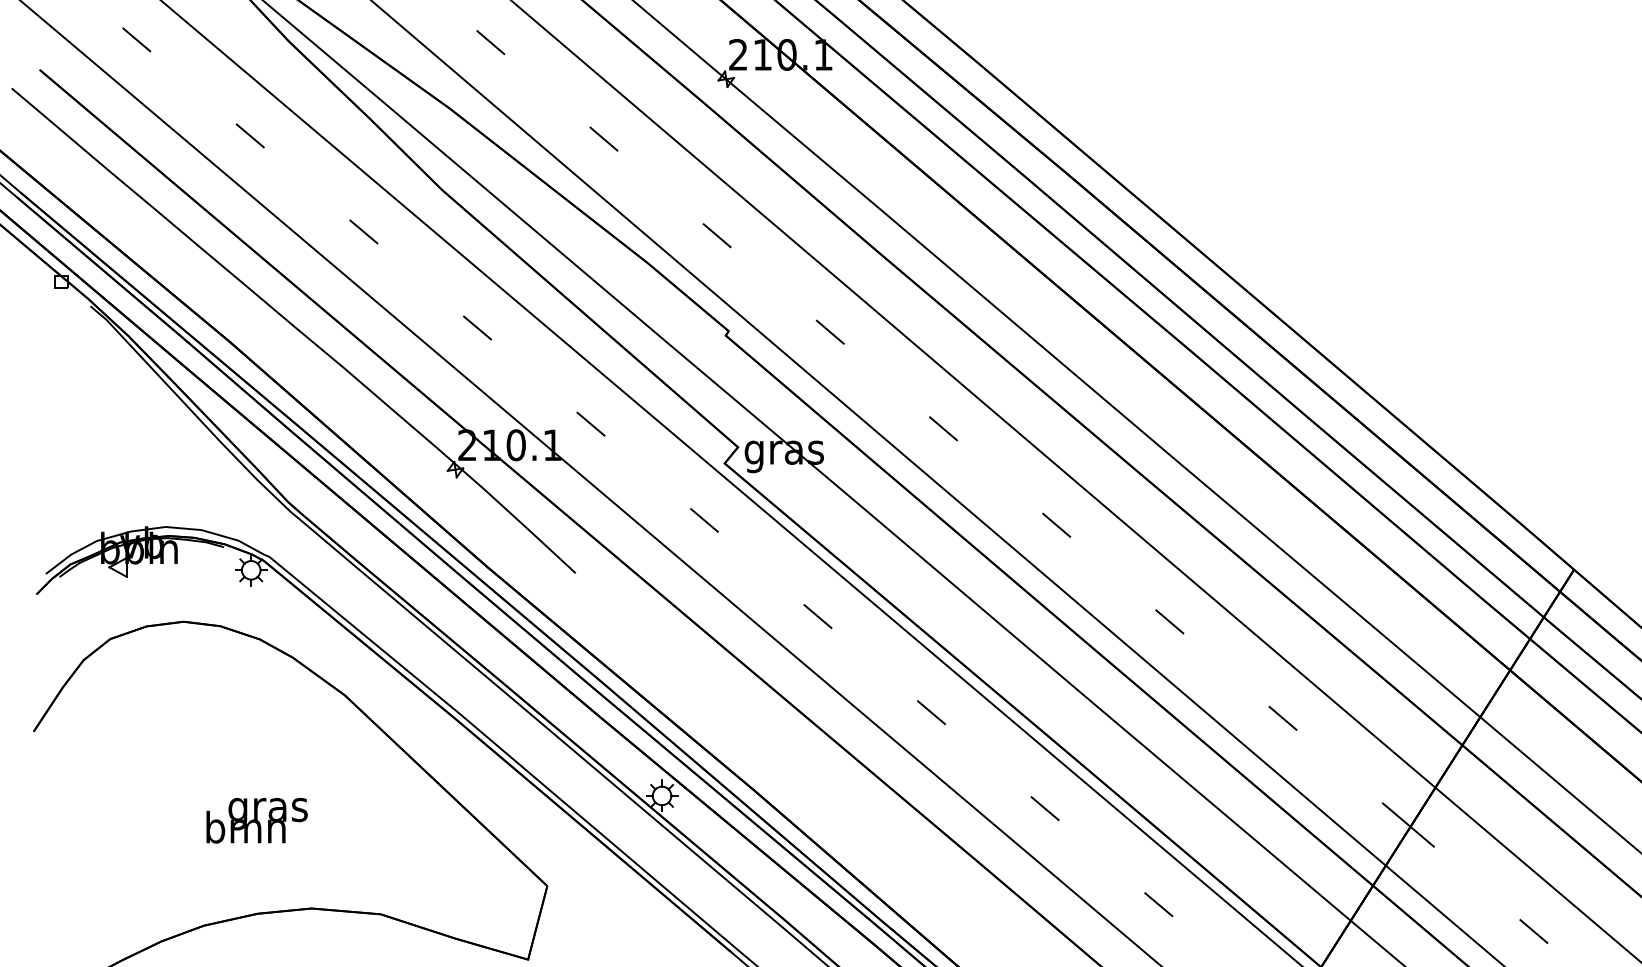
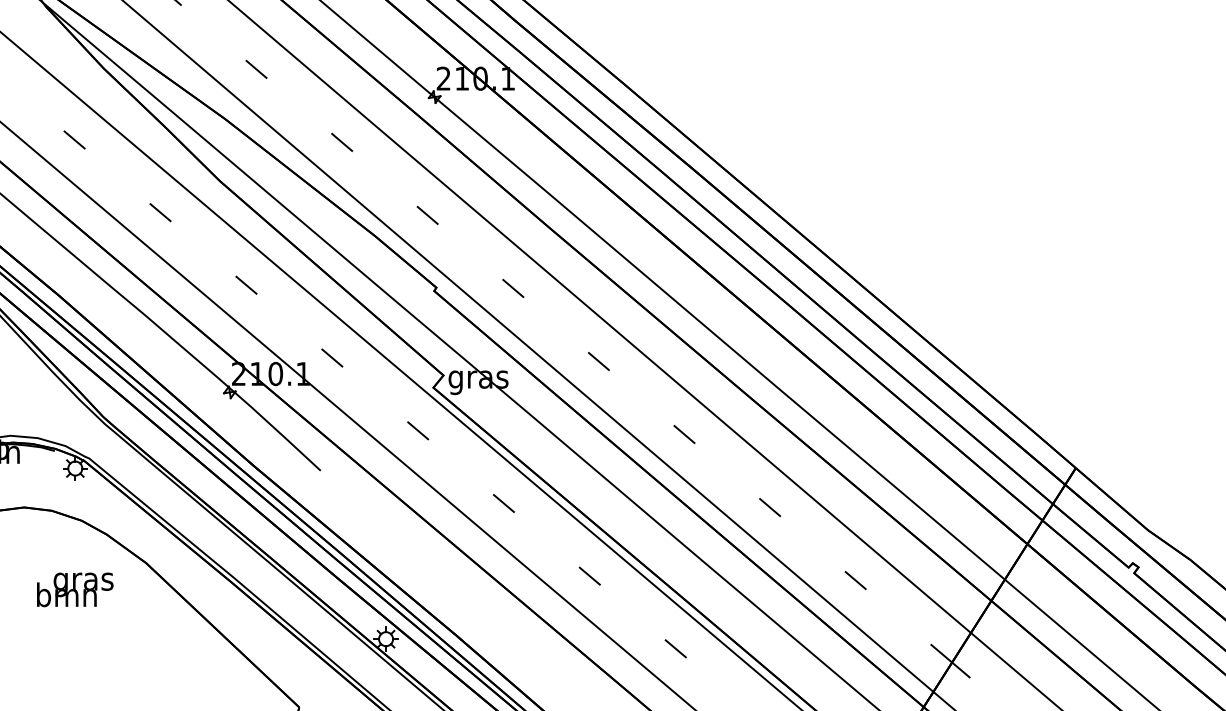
text: (256, 820) -> (74, 589), moved

